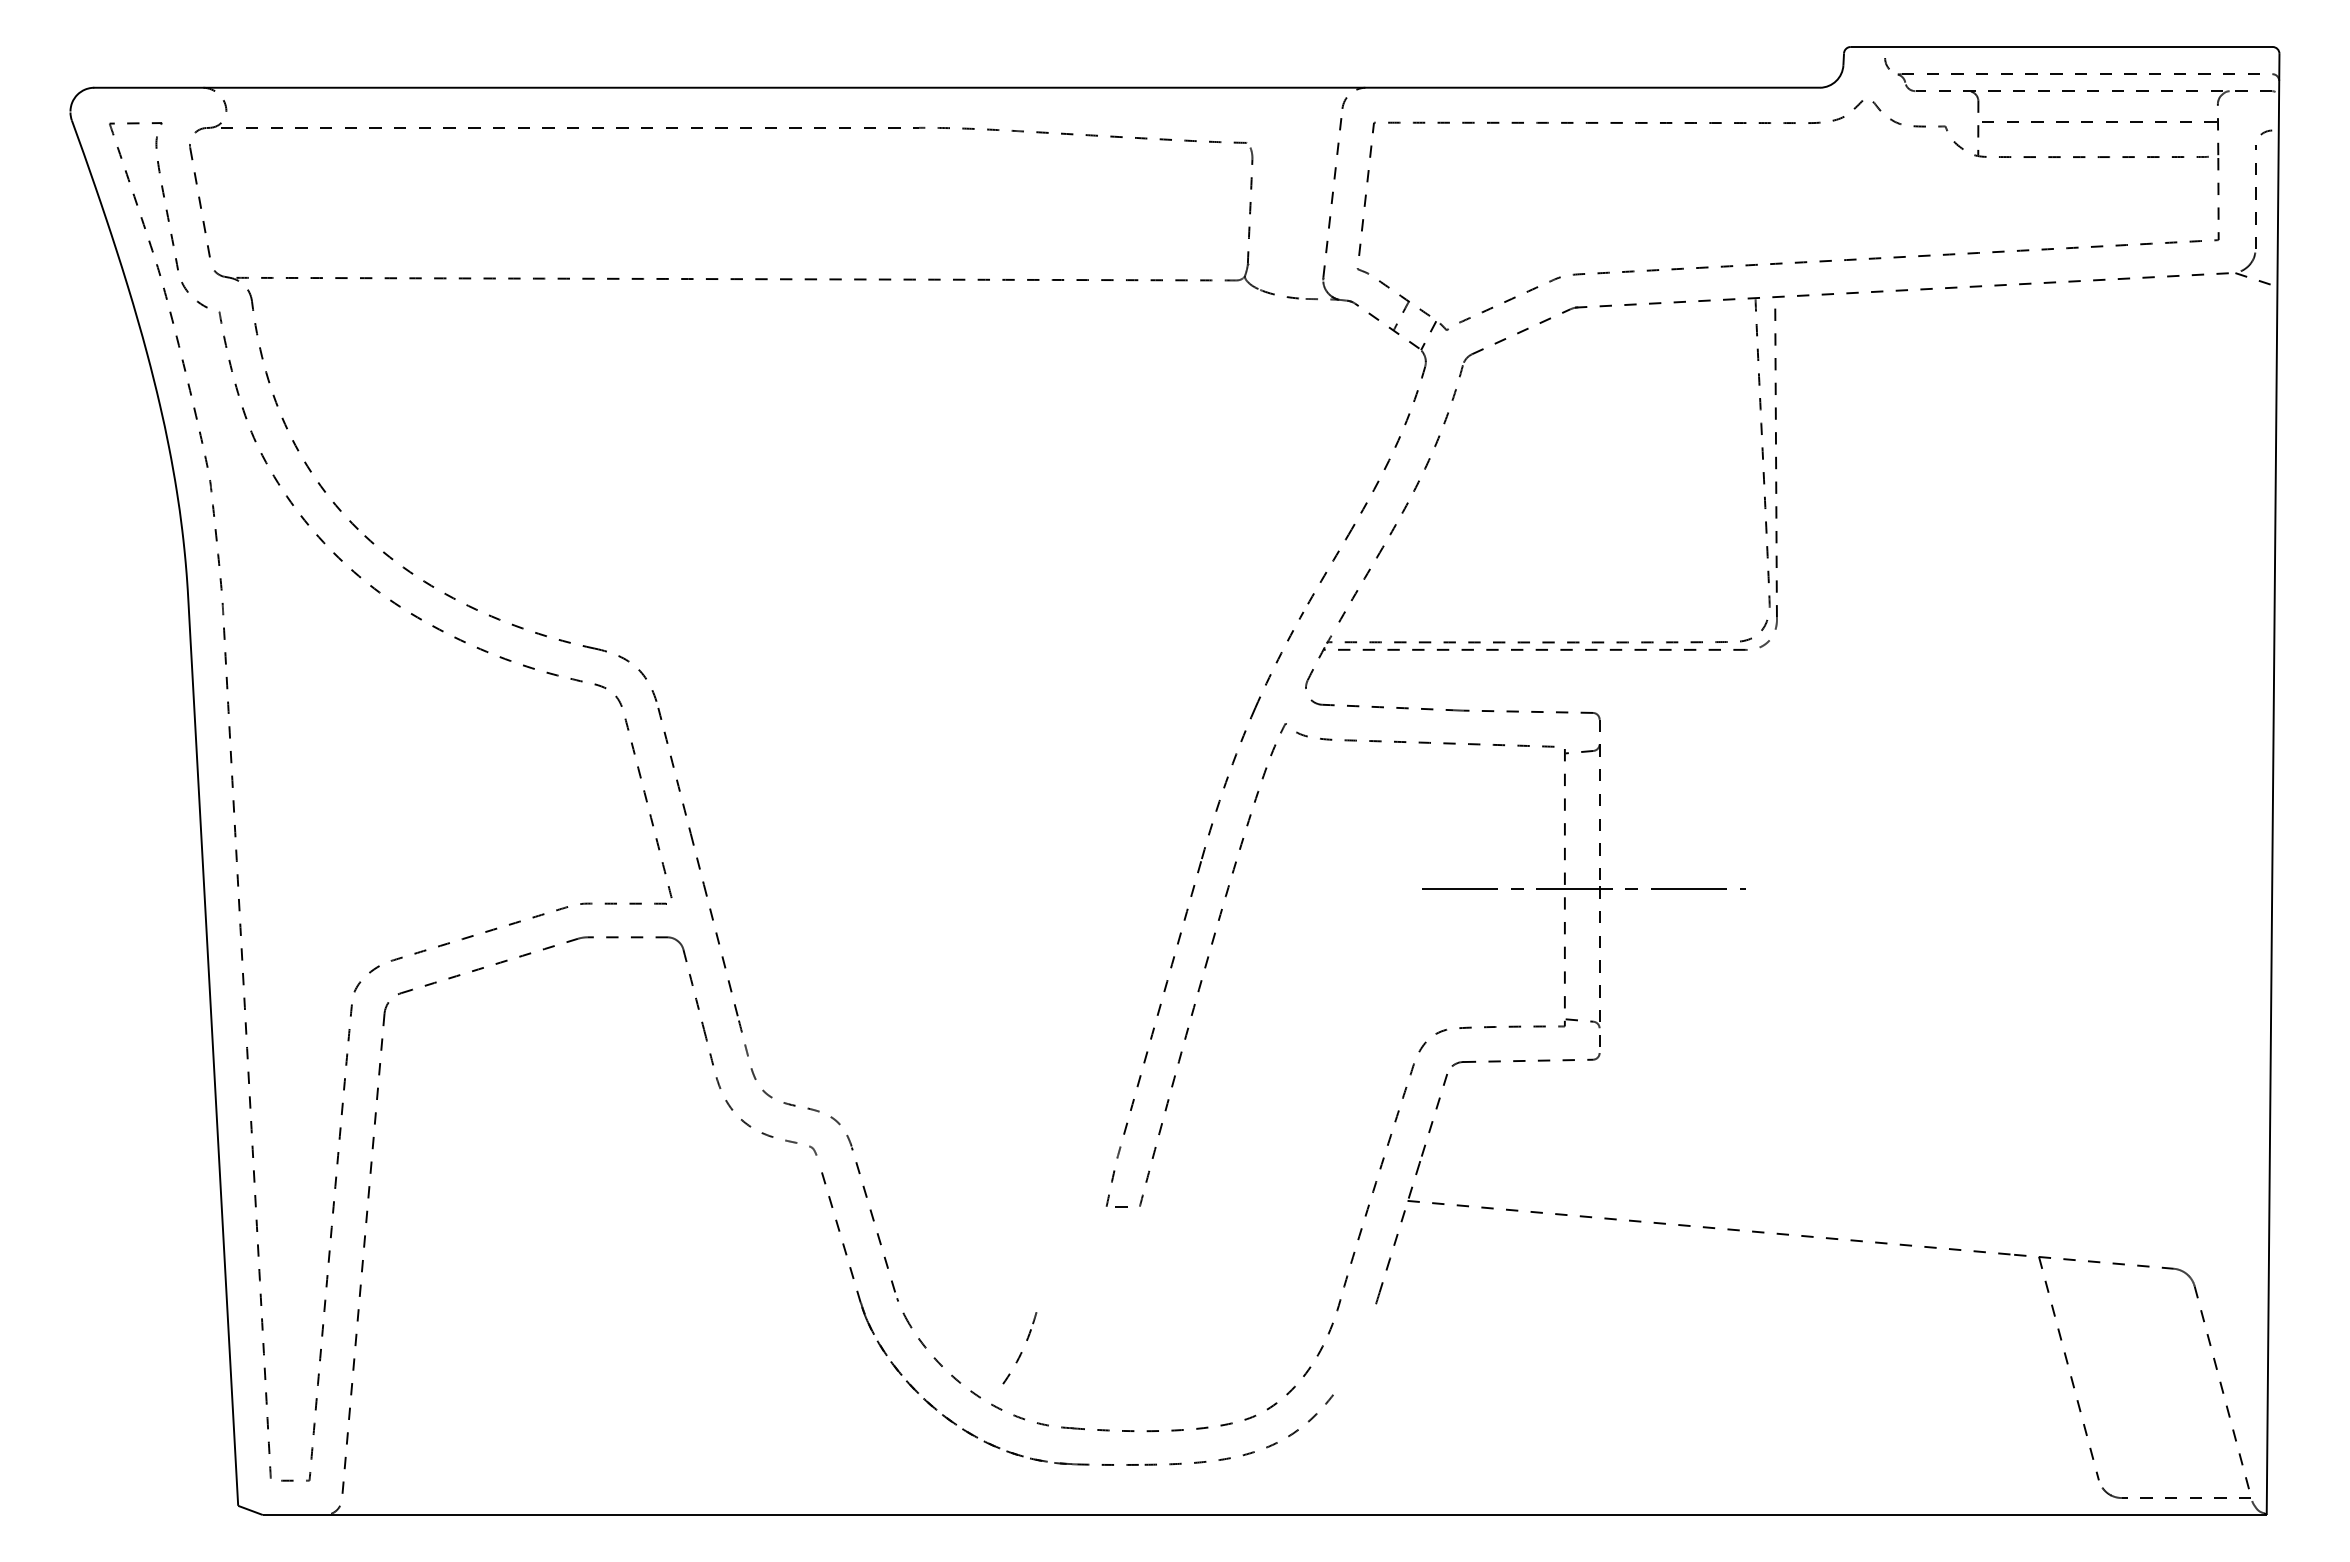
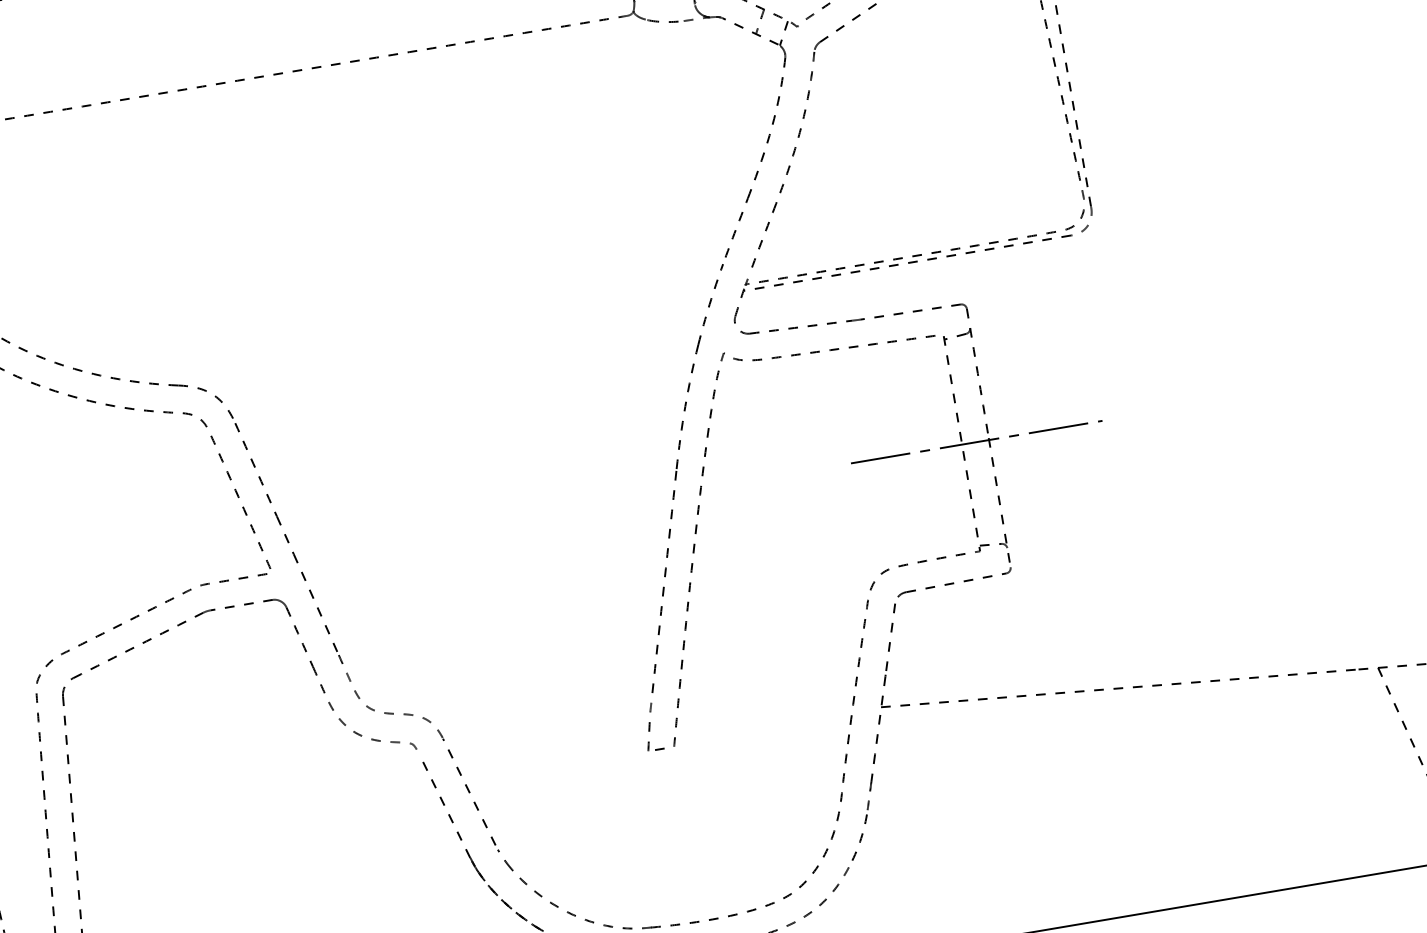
part: (1019, 1348) -> (860, 830), moved

